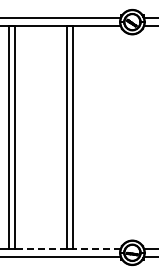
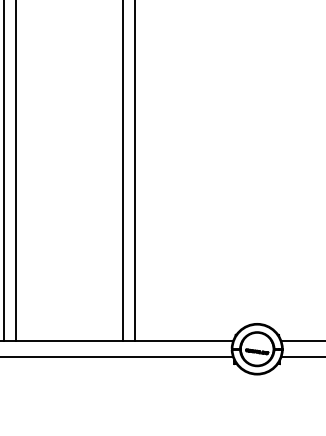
line: (41, 249) -> (70, 342), dashed -> solid
line: (96, 249) -> (183, 342), dashed -> solid

